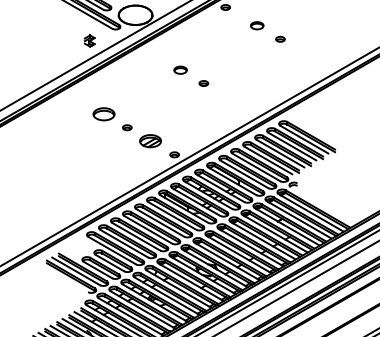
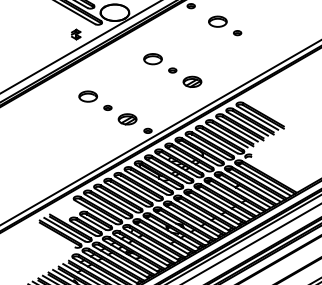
part: (256, 25) -> (217, 21), size x1.67
part: (179, 70) -> (152, 59), size x1.67
part: (227, 96) -> (192, 81), added

